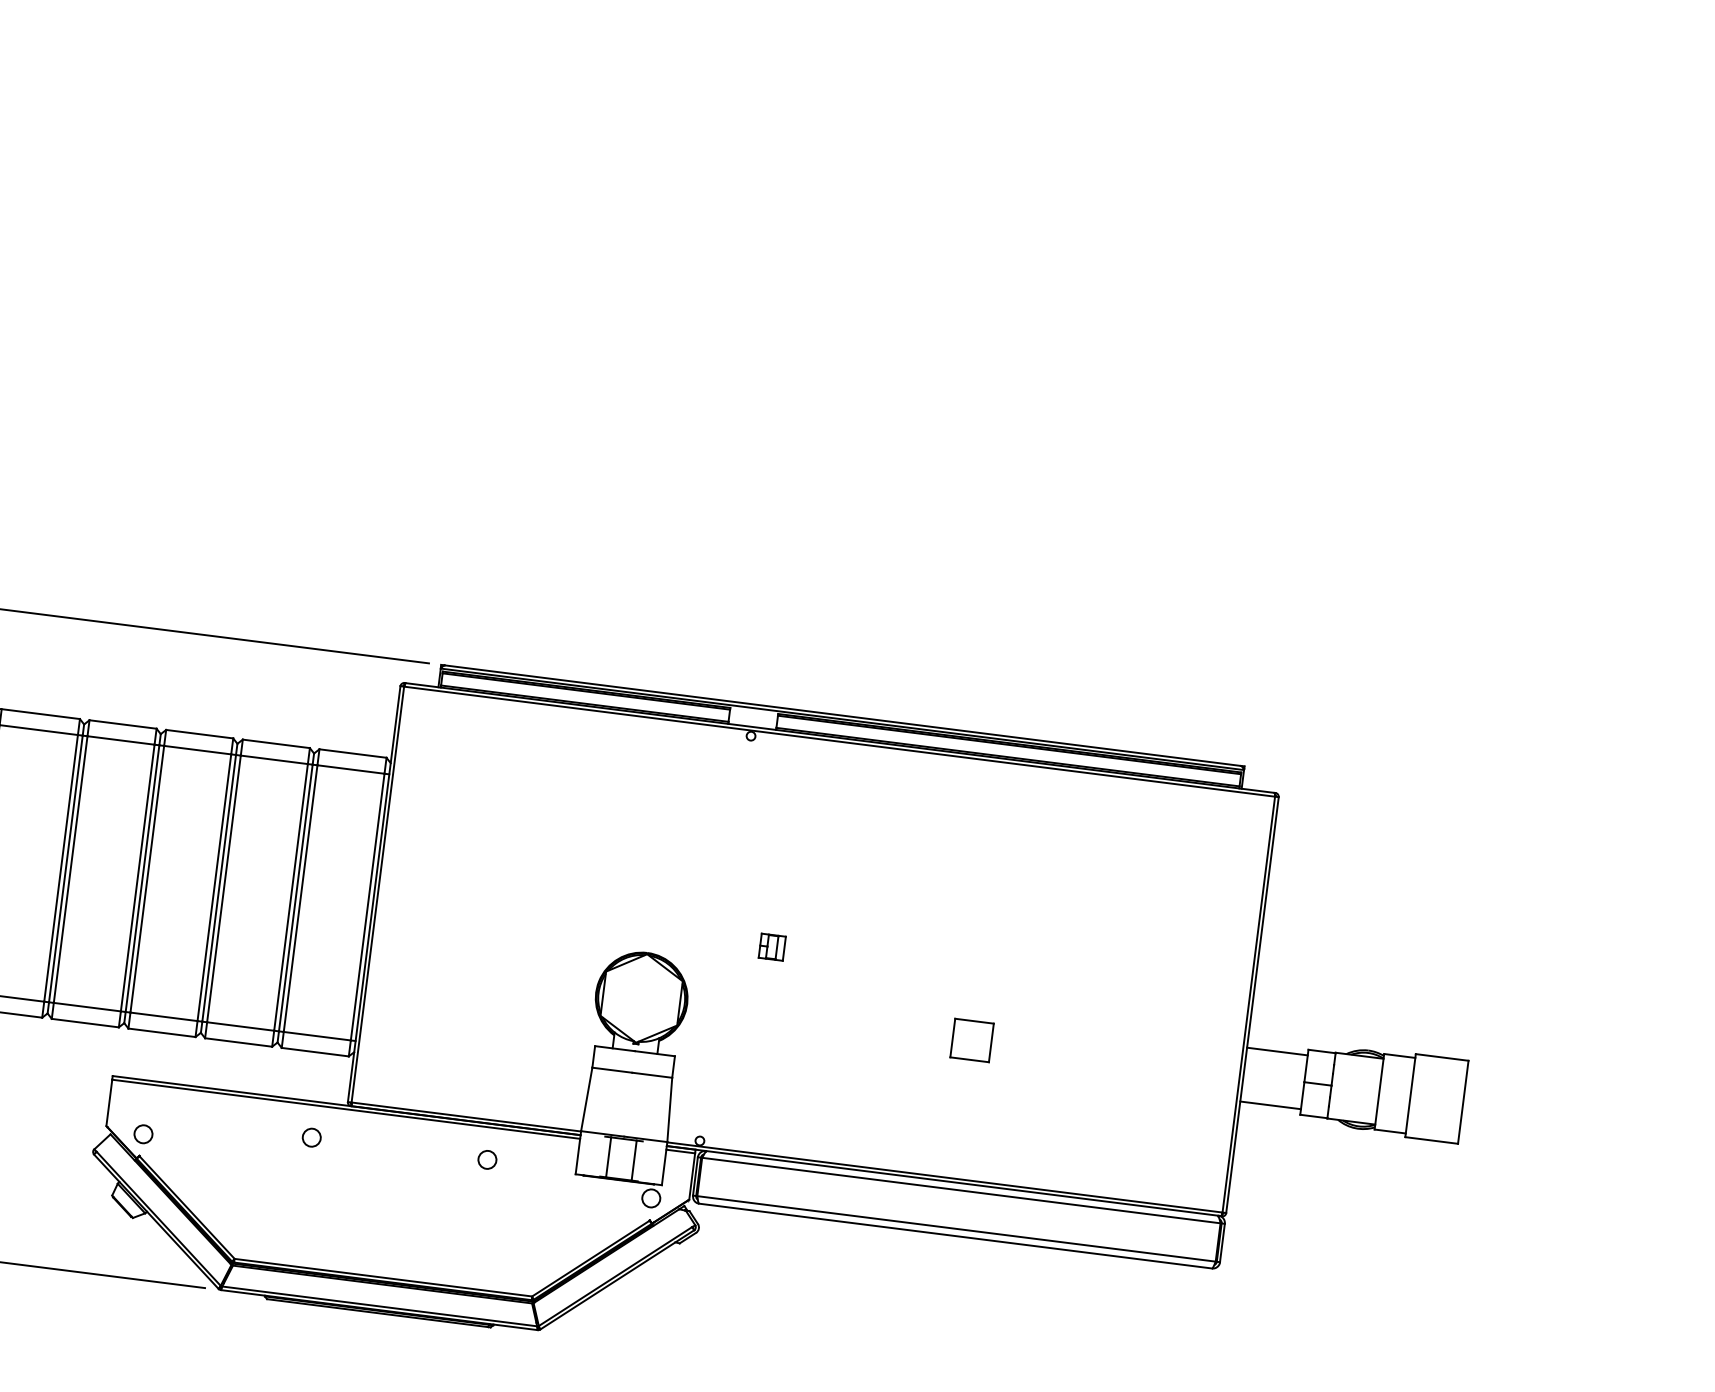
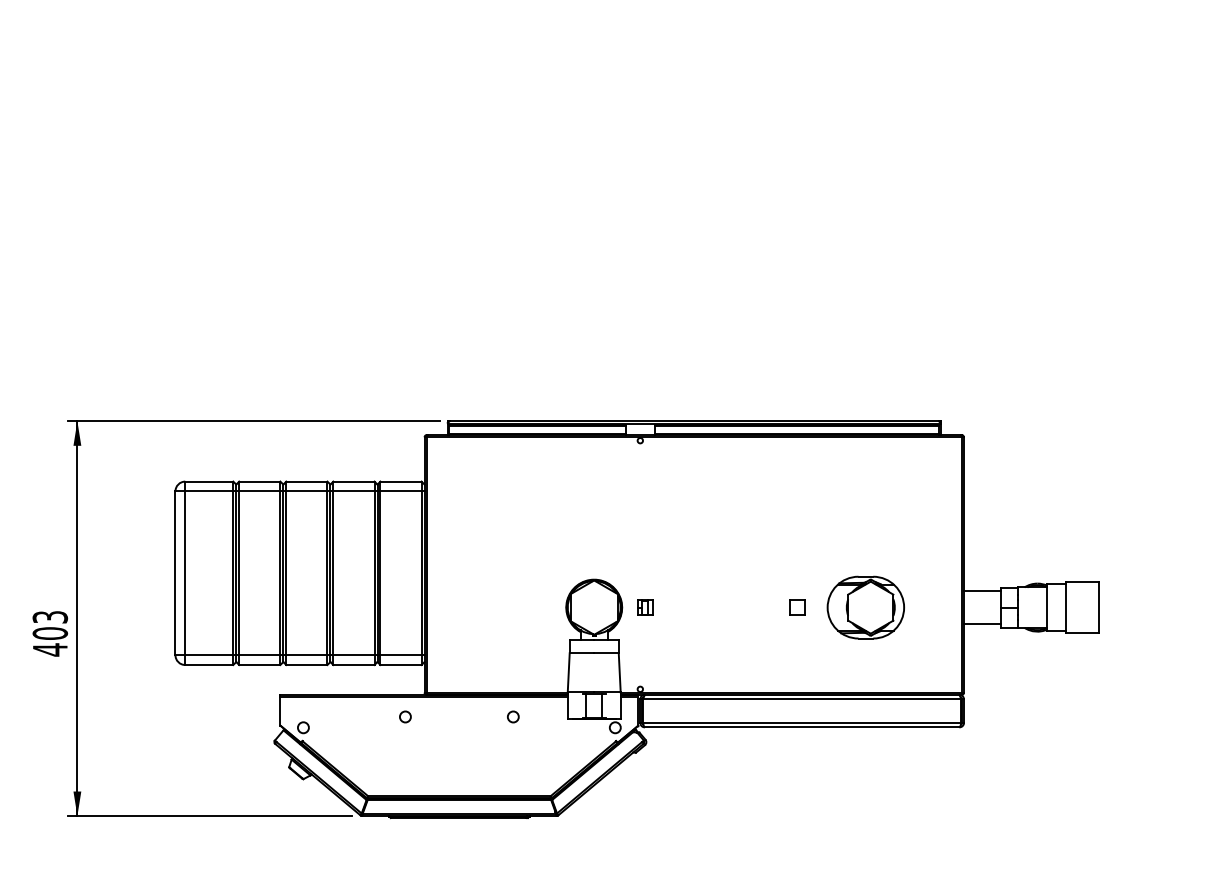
part: (772, 946) -> (645, 607), moved
part: (972, 1040) -> (797, 607), size x0.62
part: (1083, 1054) -> (865, 607), added

